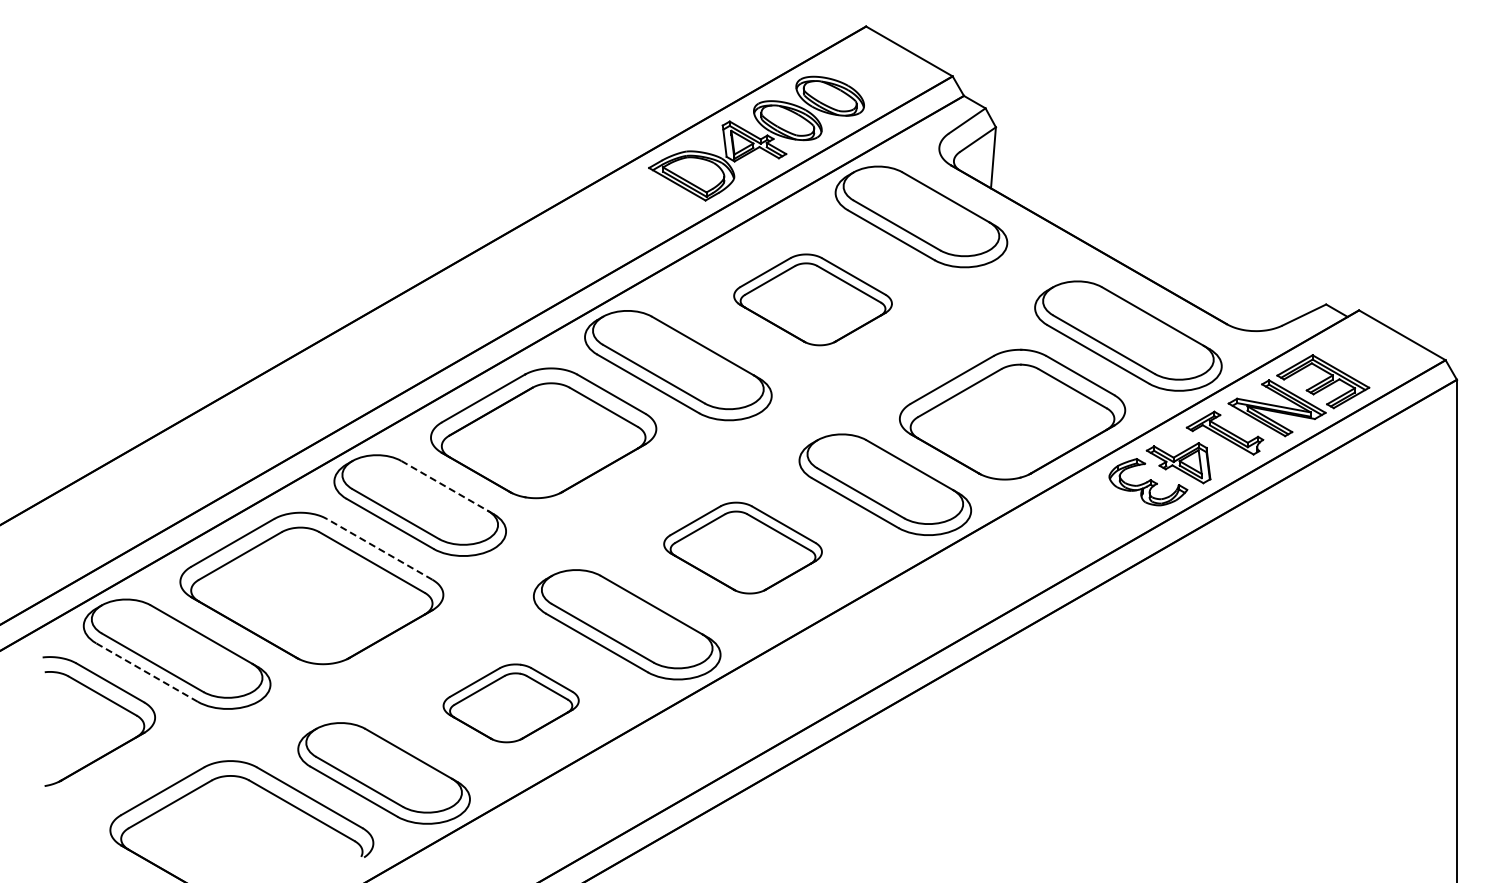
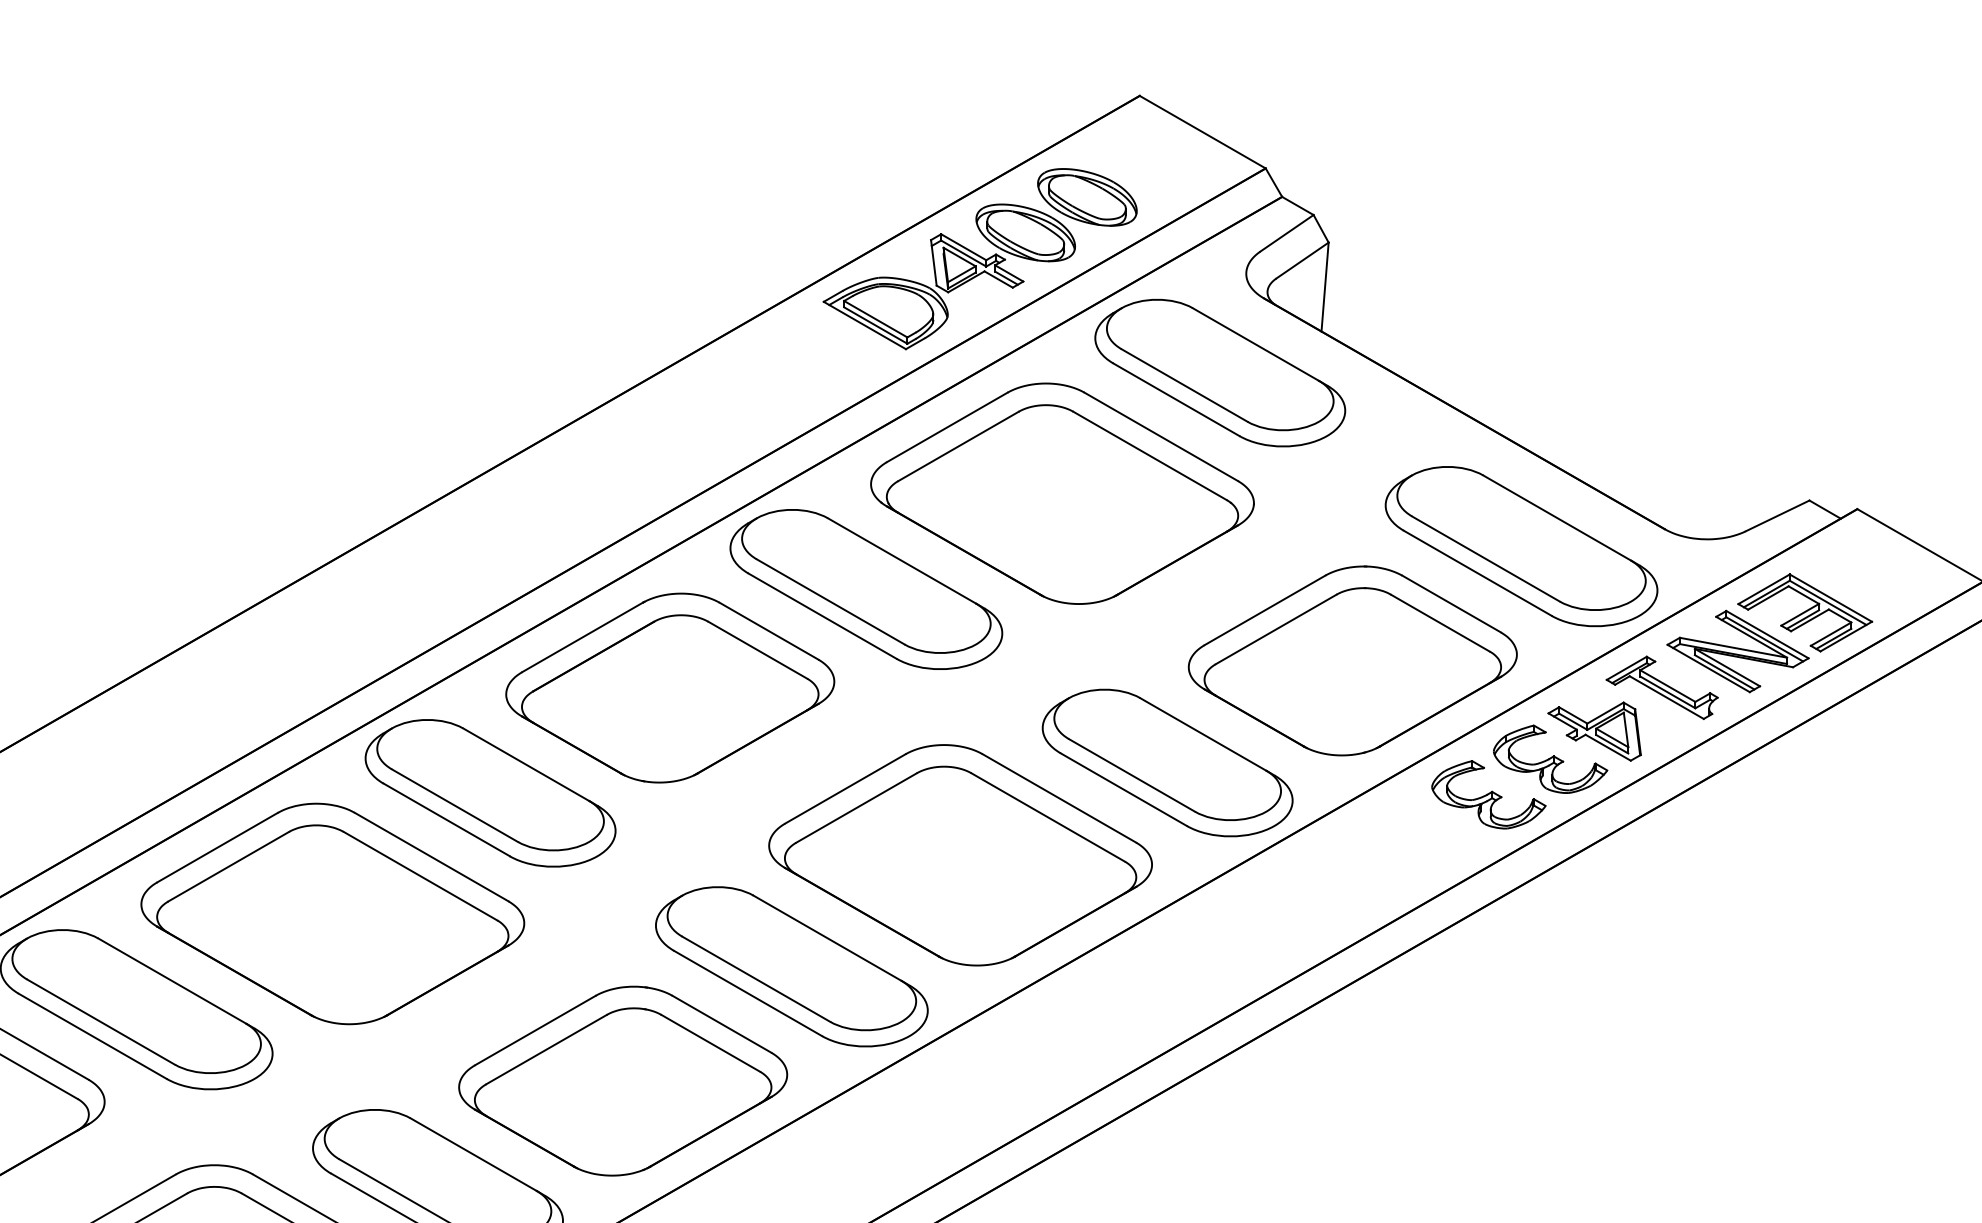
part: (812, 299) -> (1061, 493), size x1.67
line: (444, 485) -> (525, 764), dashed -> solid
part: (1105, 506) -> (1488, 794), added
part: (742, 547) -> (959, 854), size x1.67
line: (379, 549) -> (431, 857), dashed -> solid
line: (147, 672) -> (93, 1036), dashed -> solid
part: (510, 703) -> (621, 1081), size x1.67

